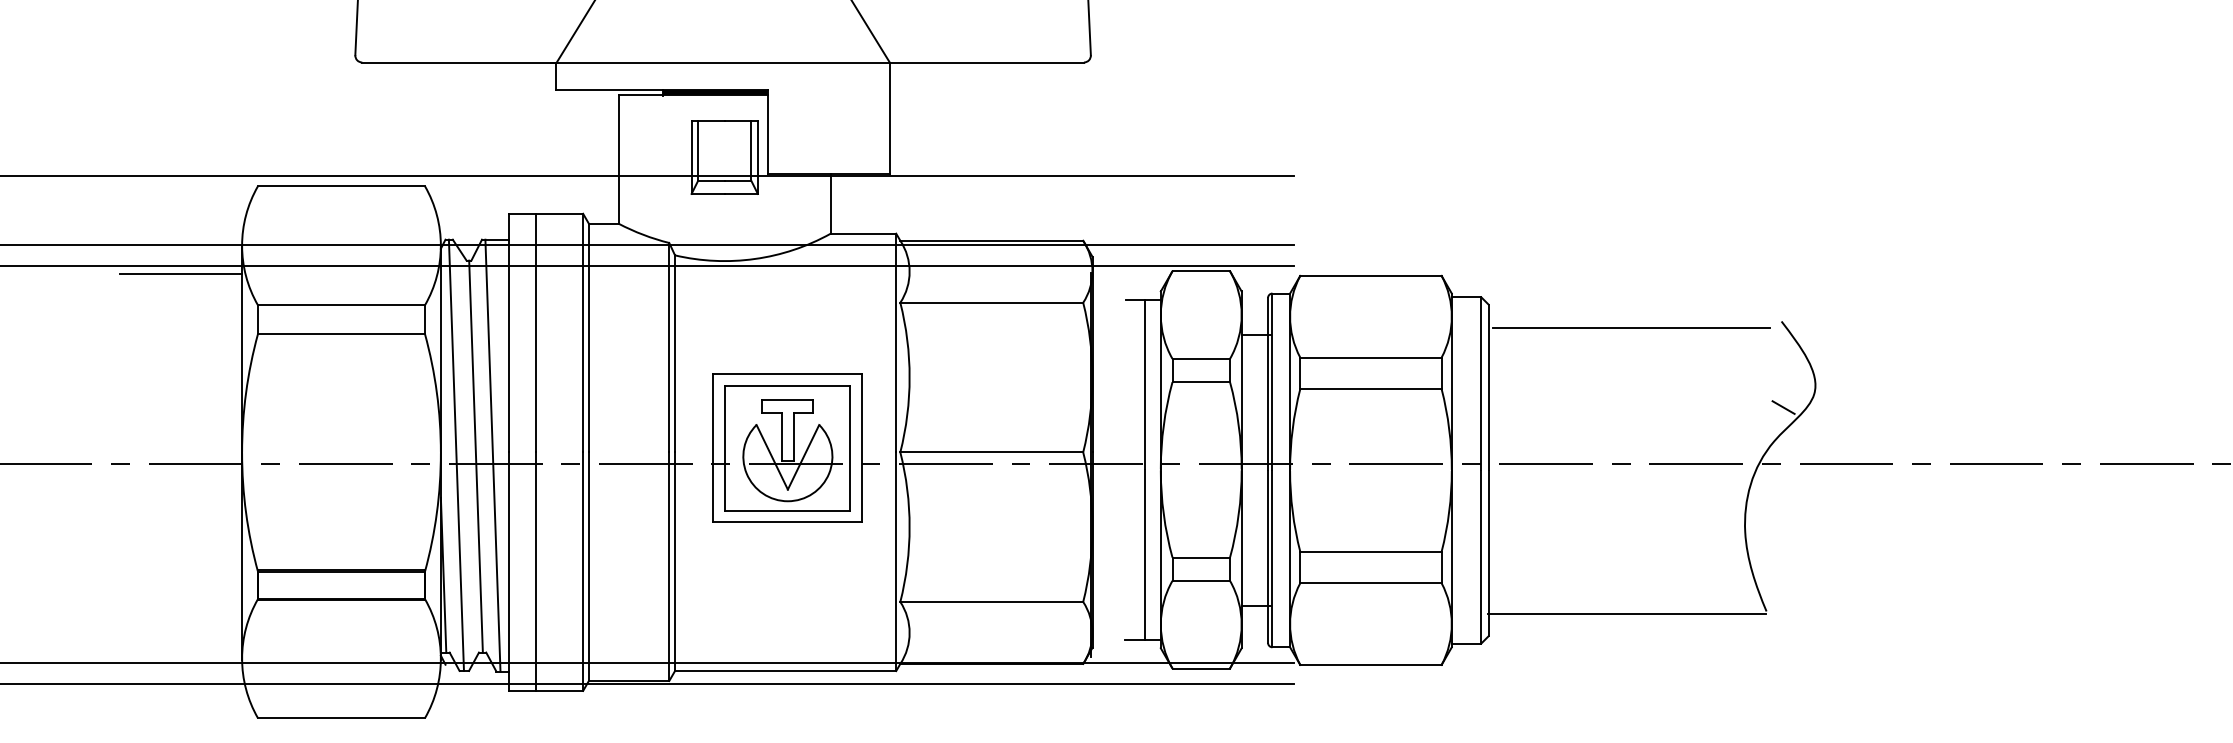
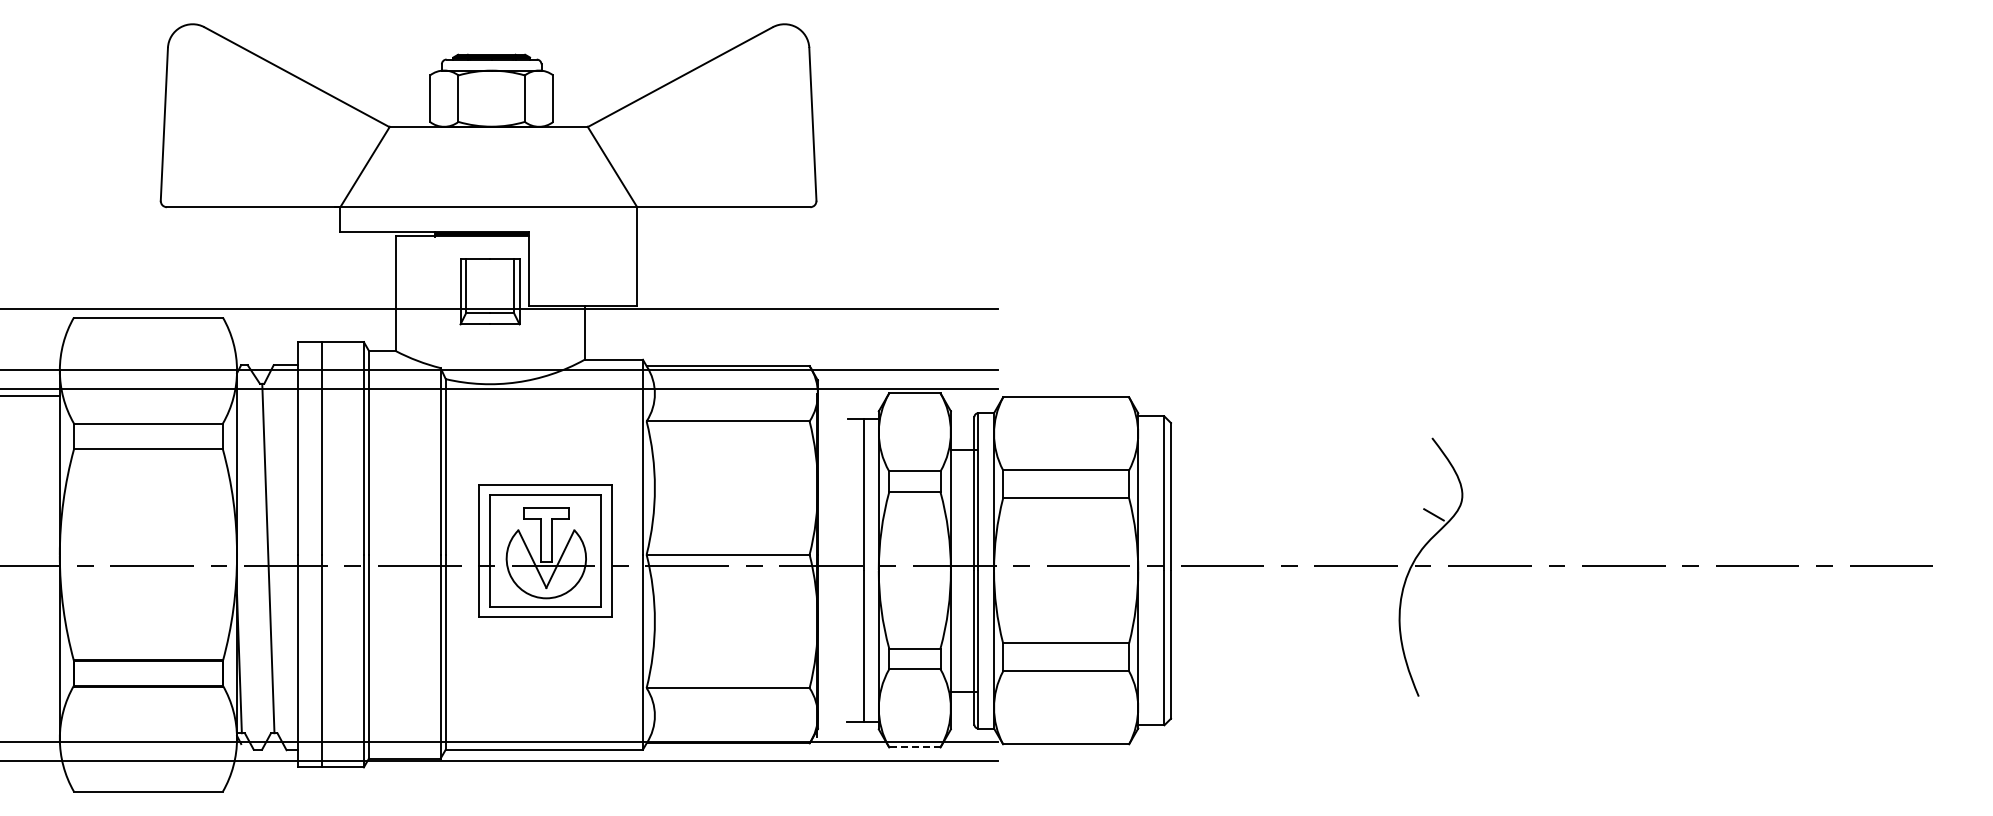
line: (1630, 327) -> (1297, 443), removed
line: (455, 455) -> (250, 557), removed
line: (492, 455) -> (283, 557), removed
line: (1626, 613) -> (1293, 698), removed
line: (1200, 668) -> (914, 747), solid -> dashed

